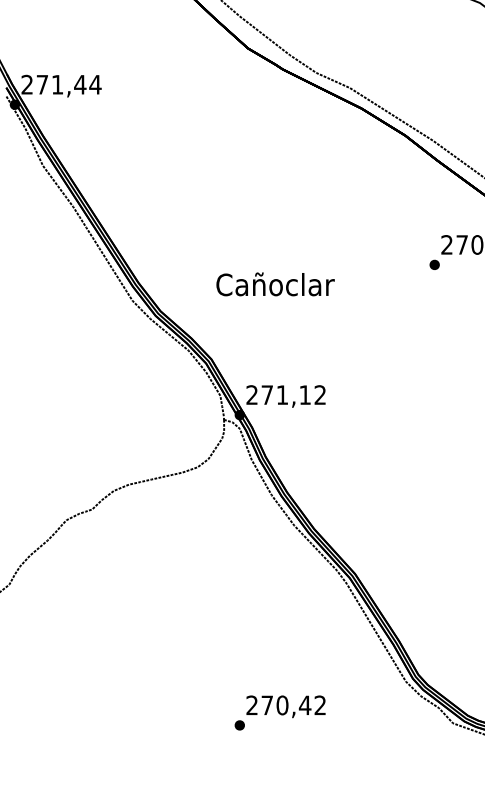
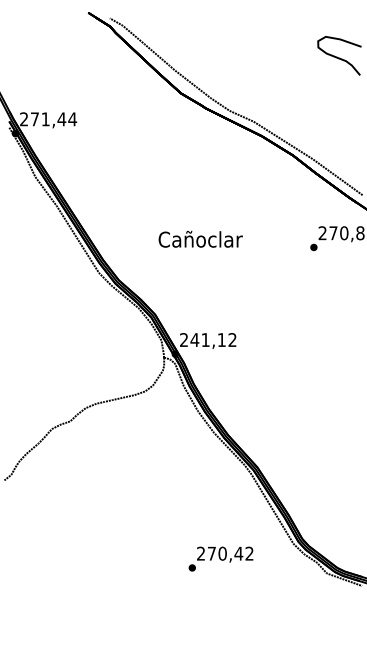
text: (275, 283) -> (200, 238), moved
text: (266, 394) -> (194, 339), 271,12 -> 241,12
text: (279, 712) -> (220, 558), moved

